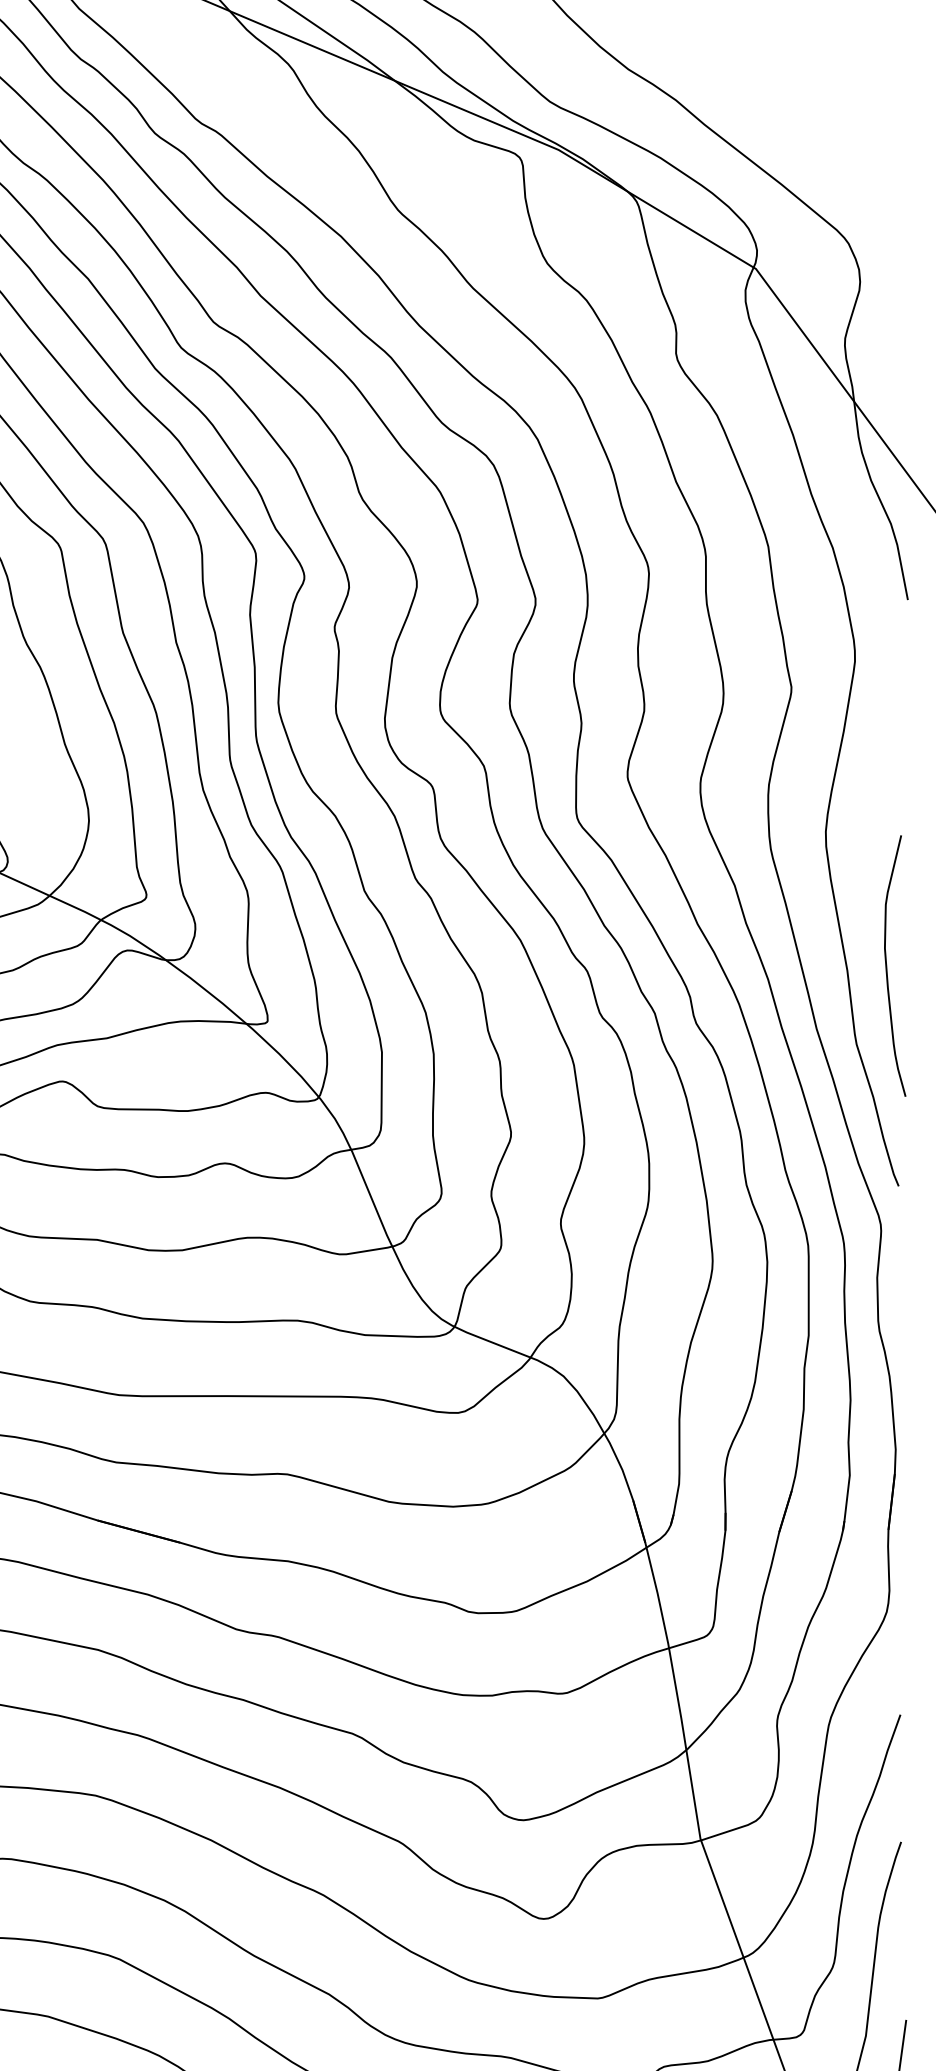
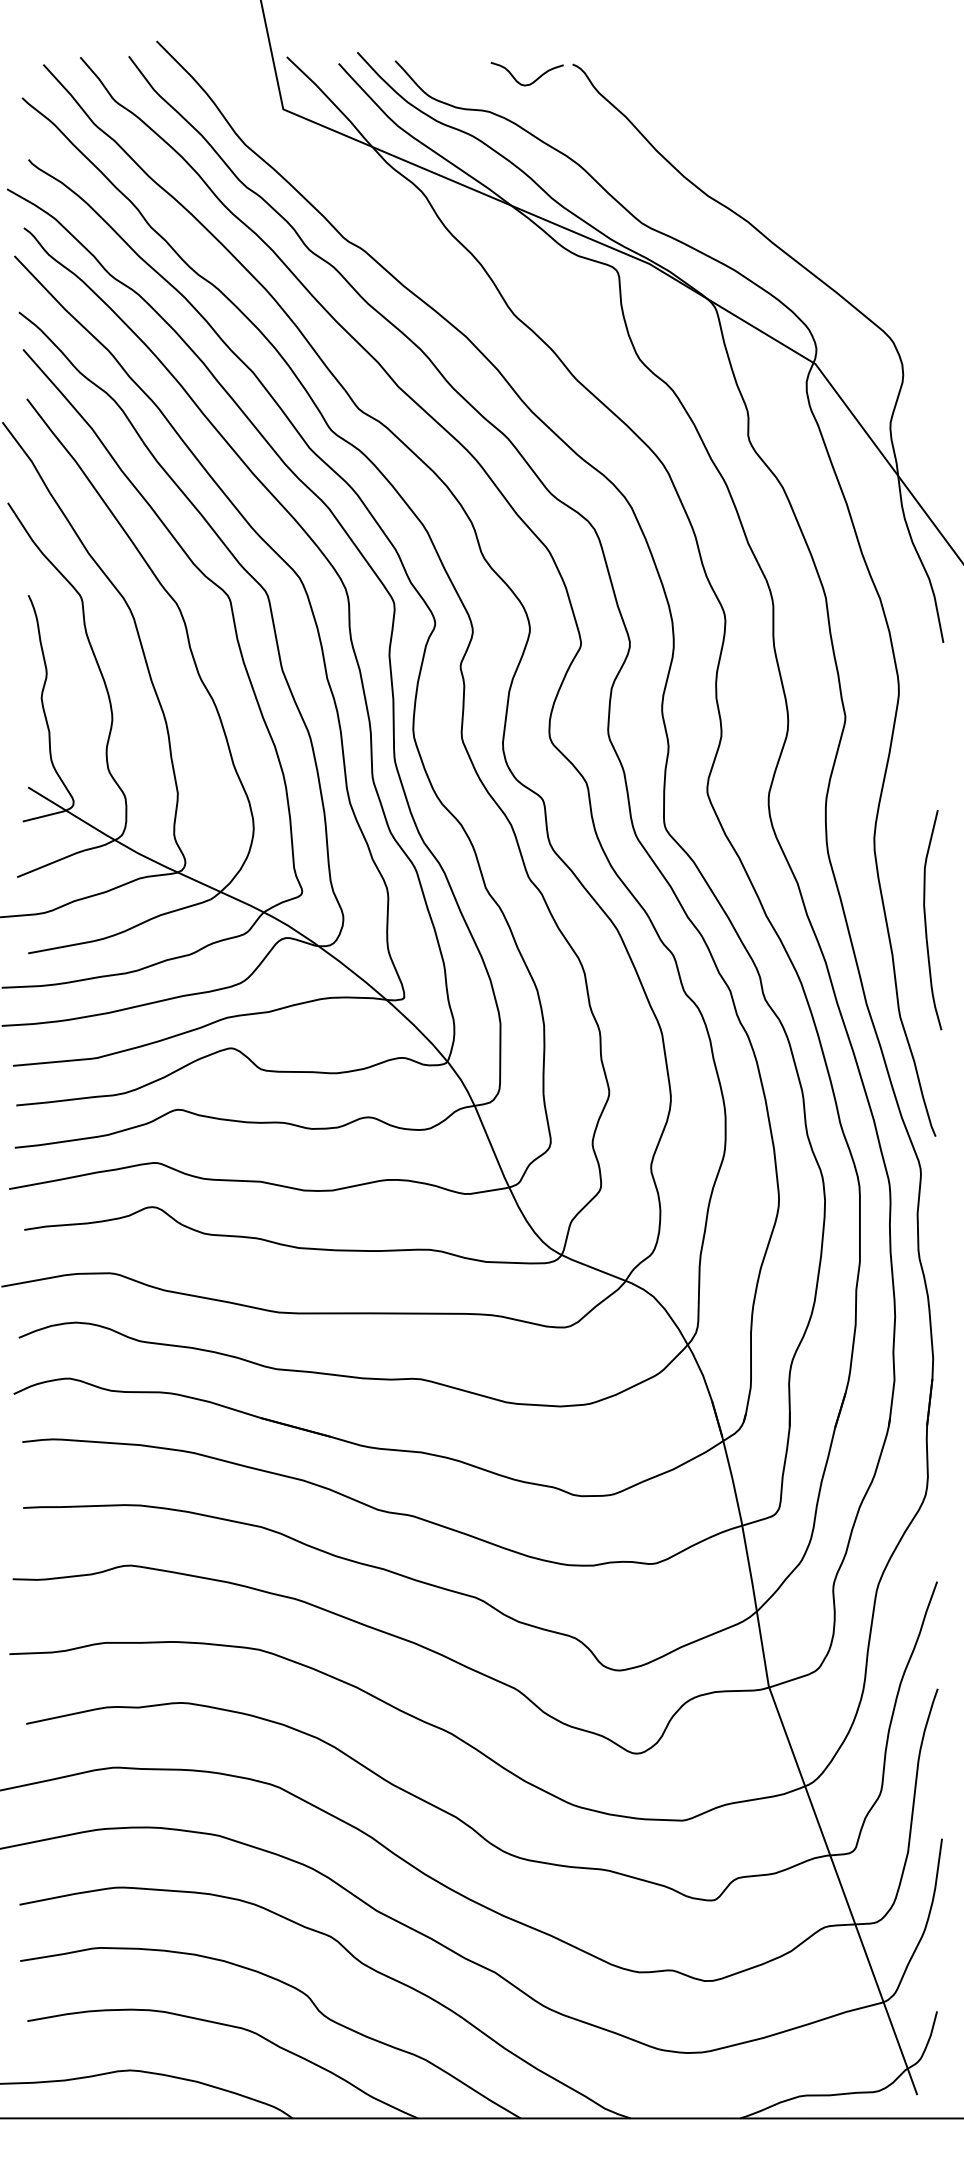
curve: (887, 966) -> (926, 920), moved

